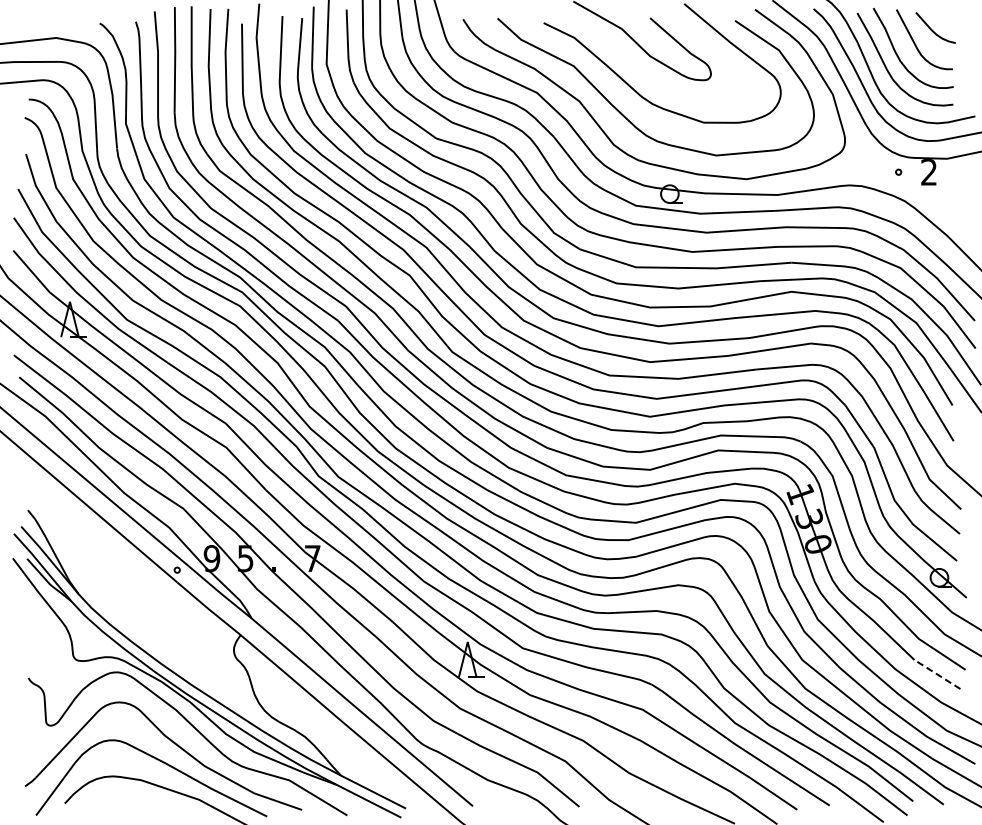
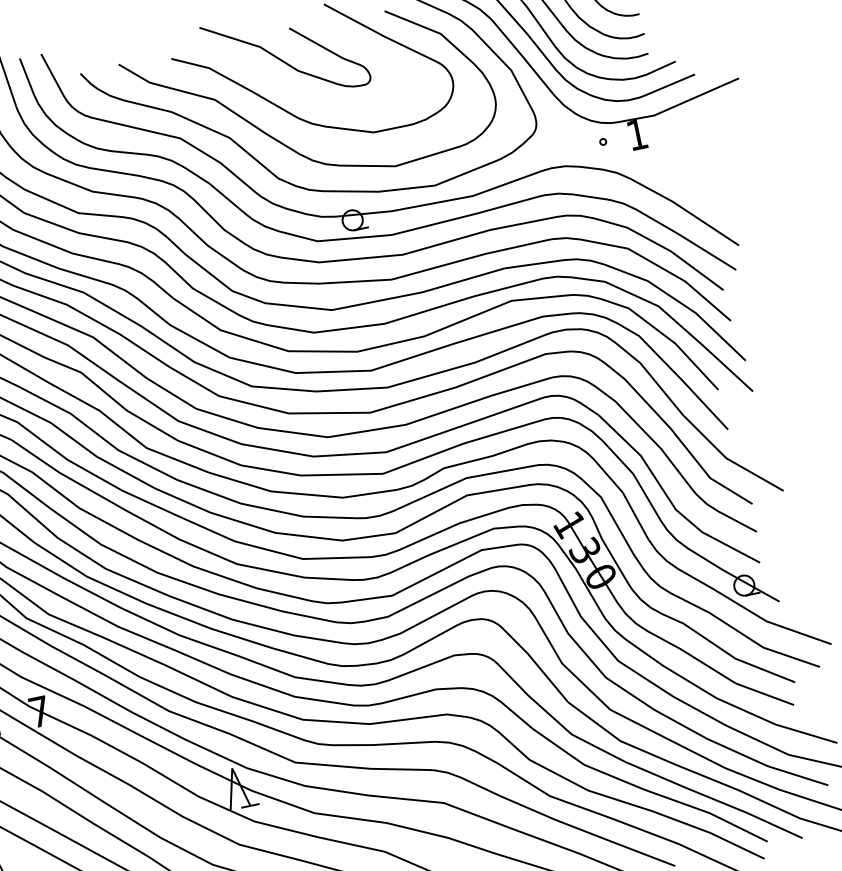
text: (928, 172) -> (636, 135), 2 -> 1
line: (937, 674) -> (764, 694), dashed -> solid

